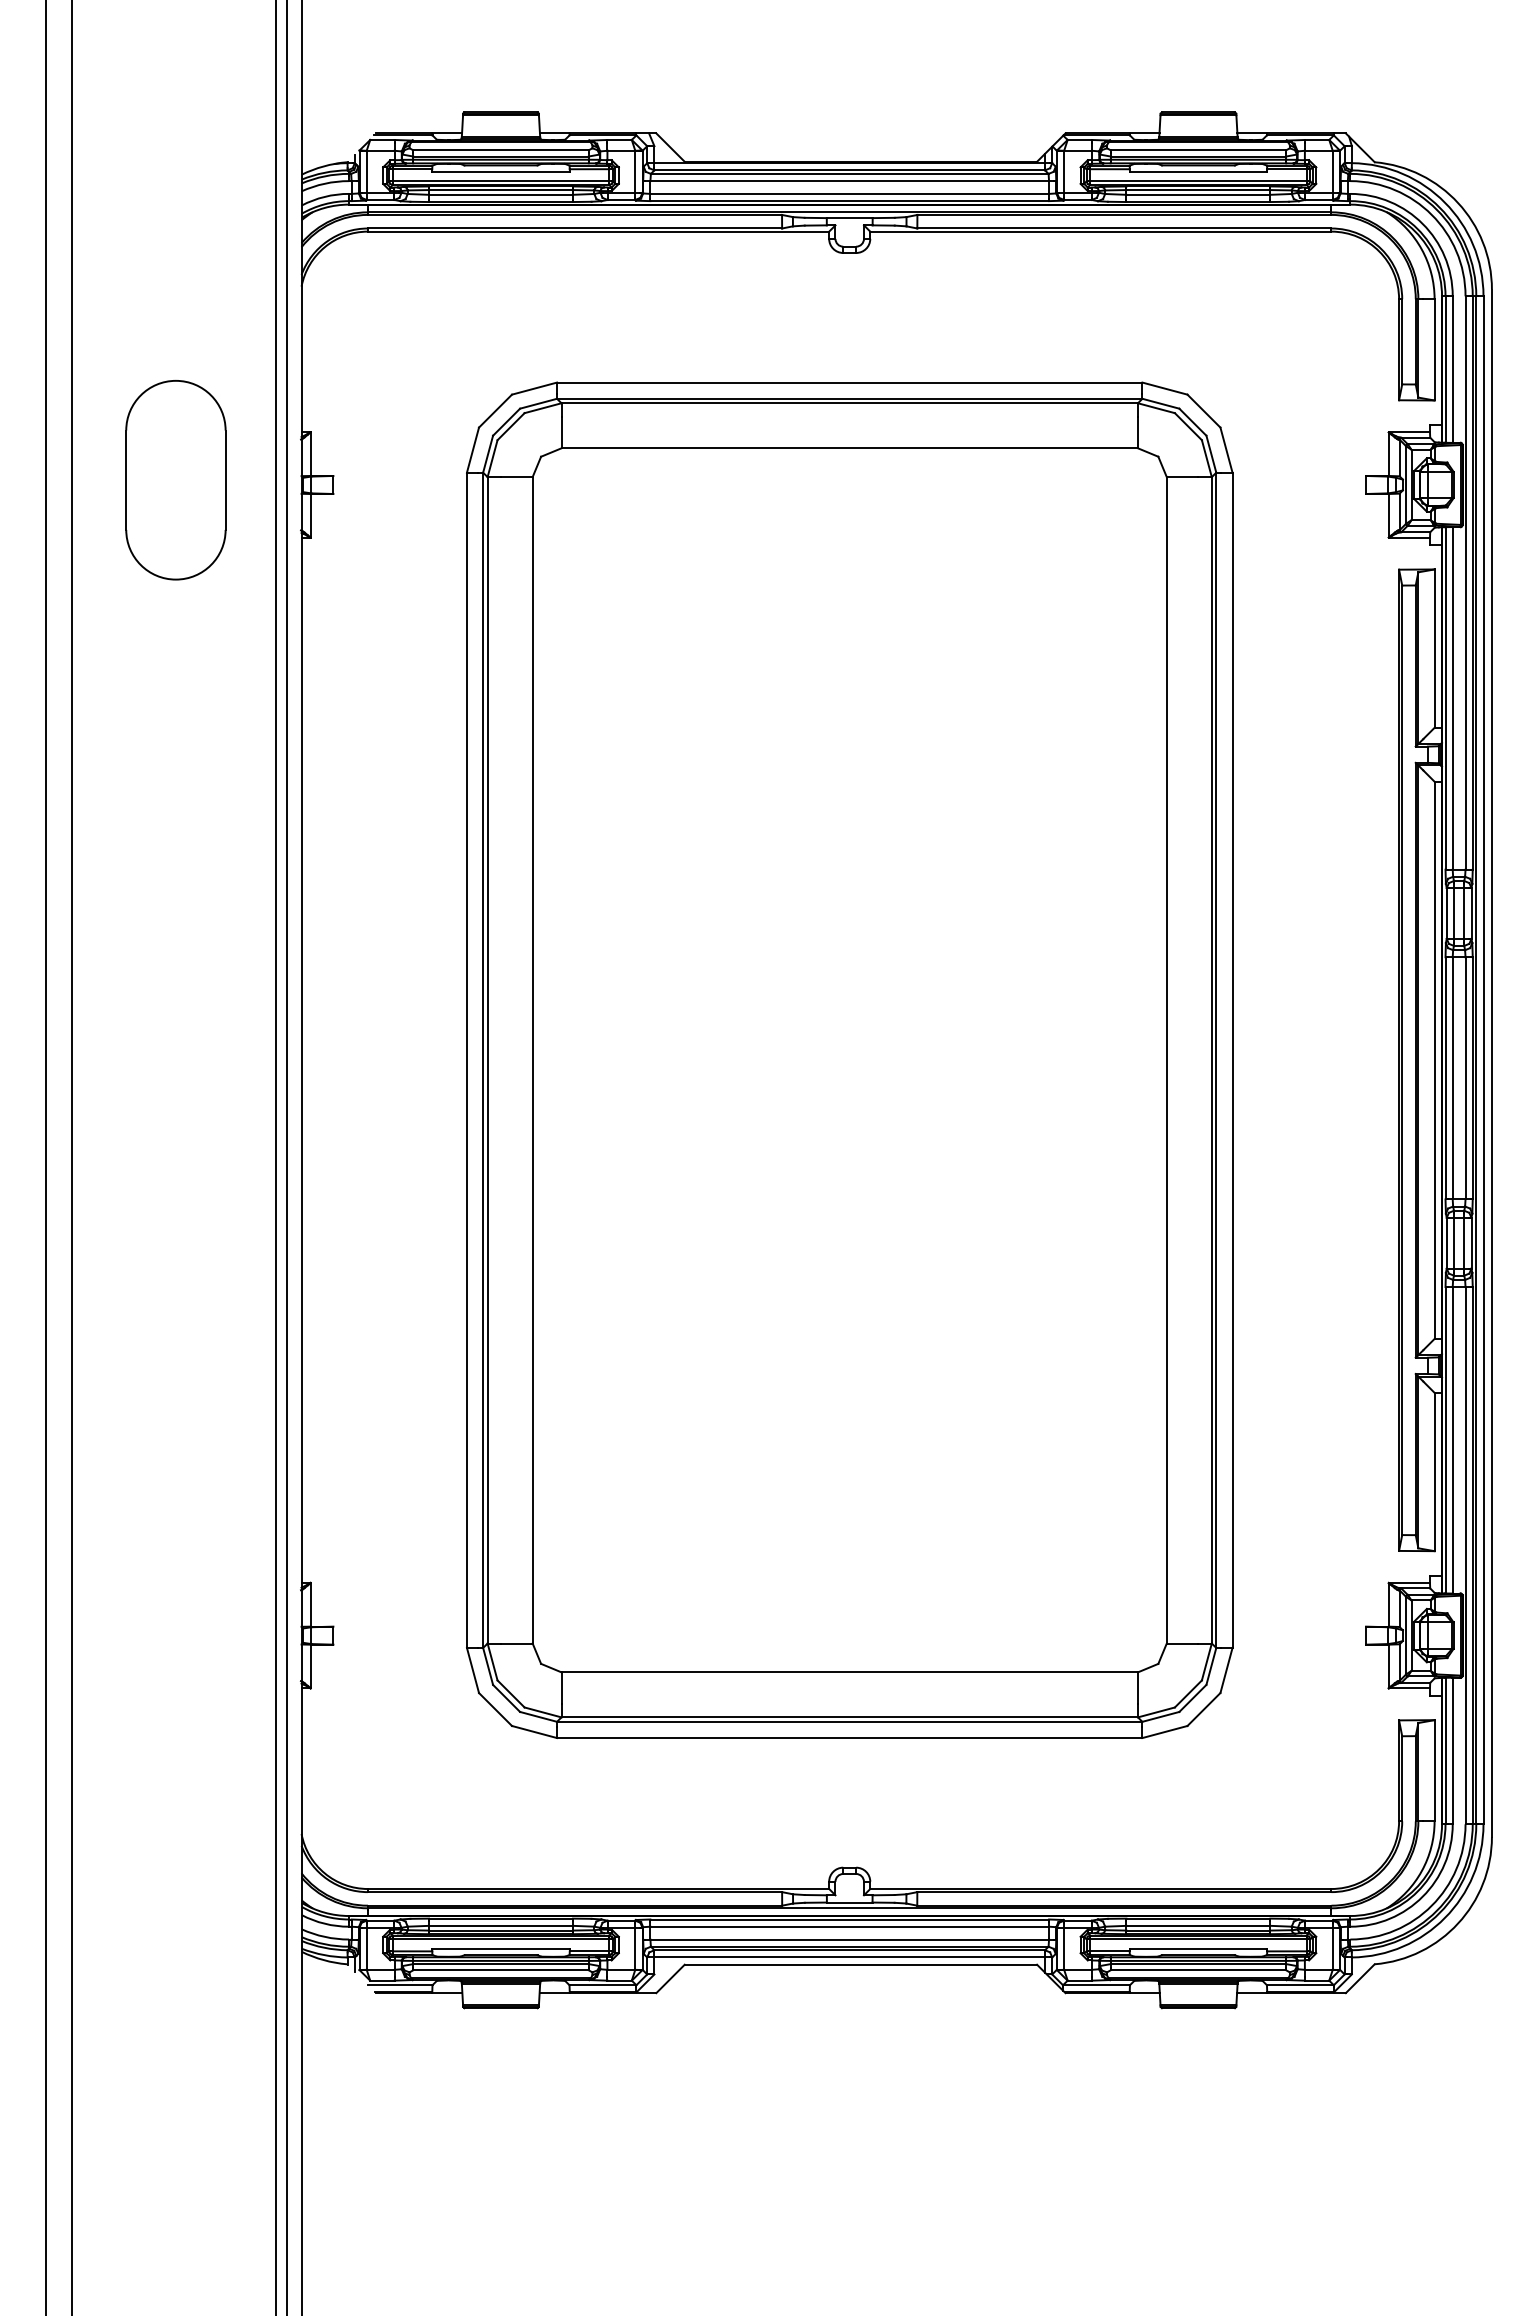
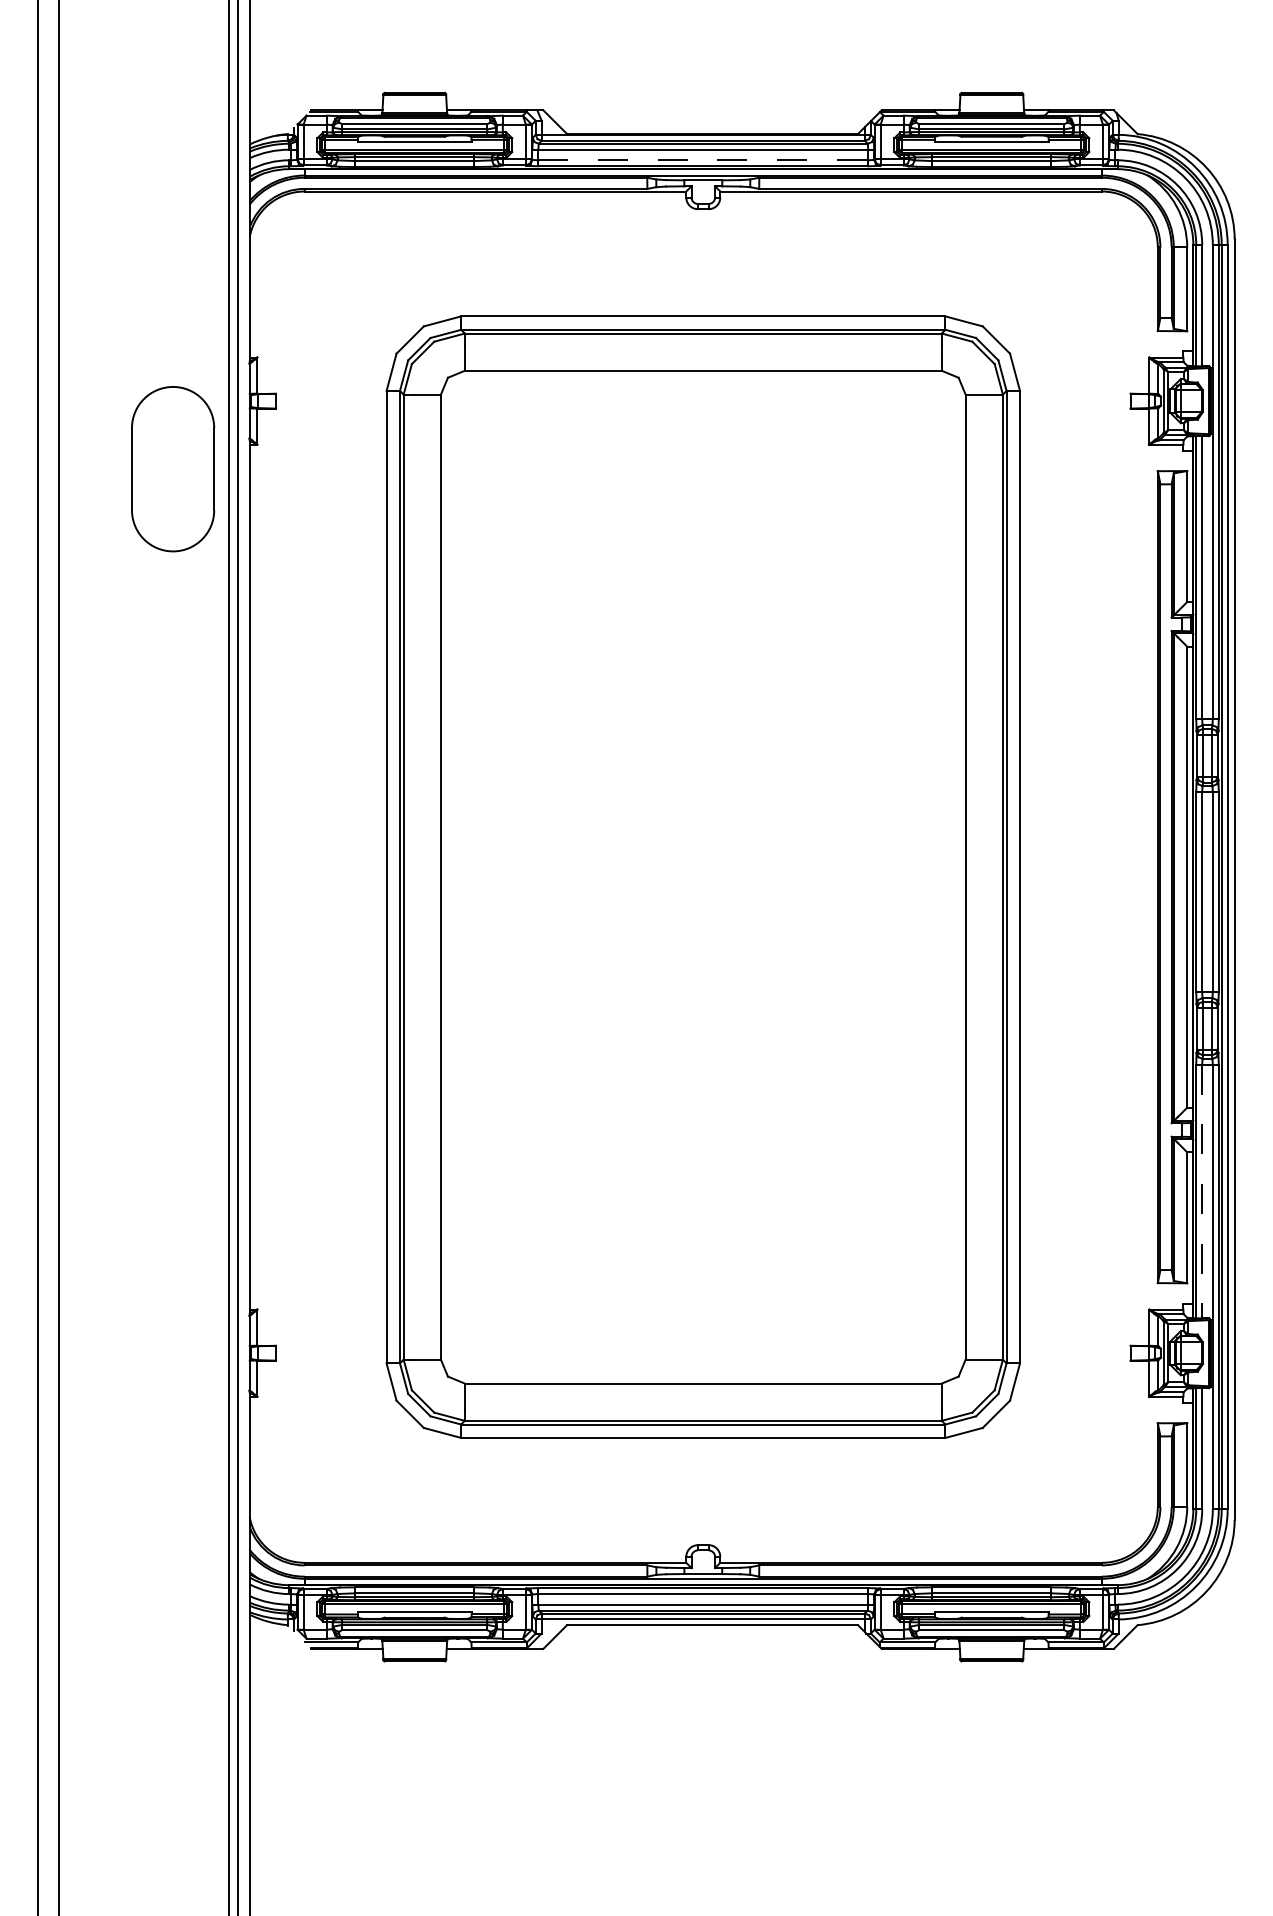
line: (850, 193) -> (703, 159), solid -> dashed
part: (175, 480) -> (172, 469), moved
line: (1452, 1440) -> (1202, 1191), solid -> dashed

